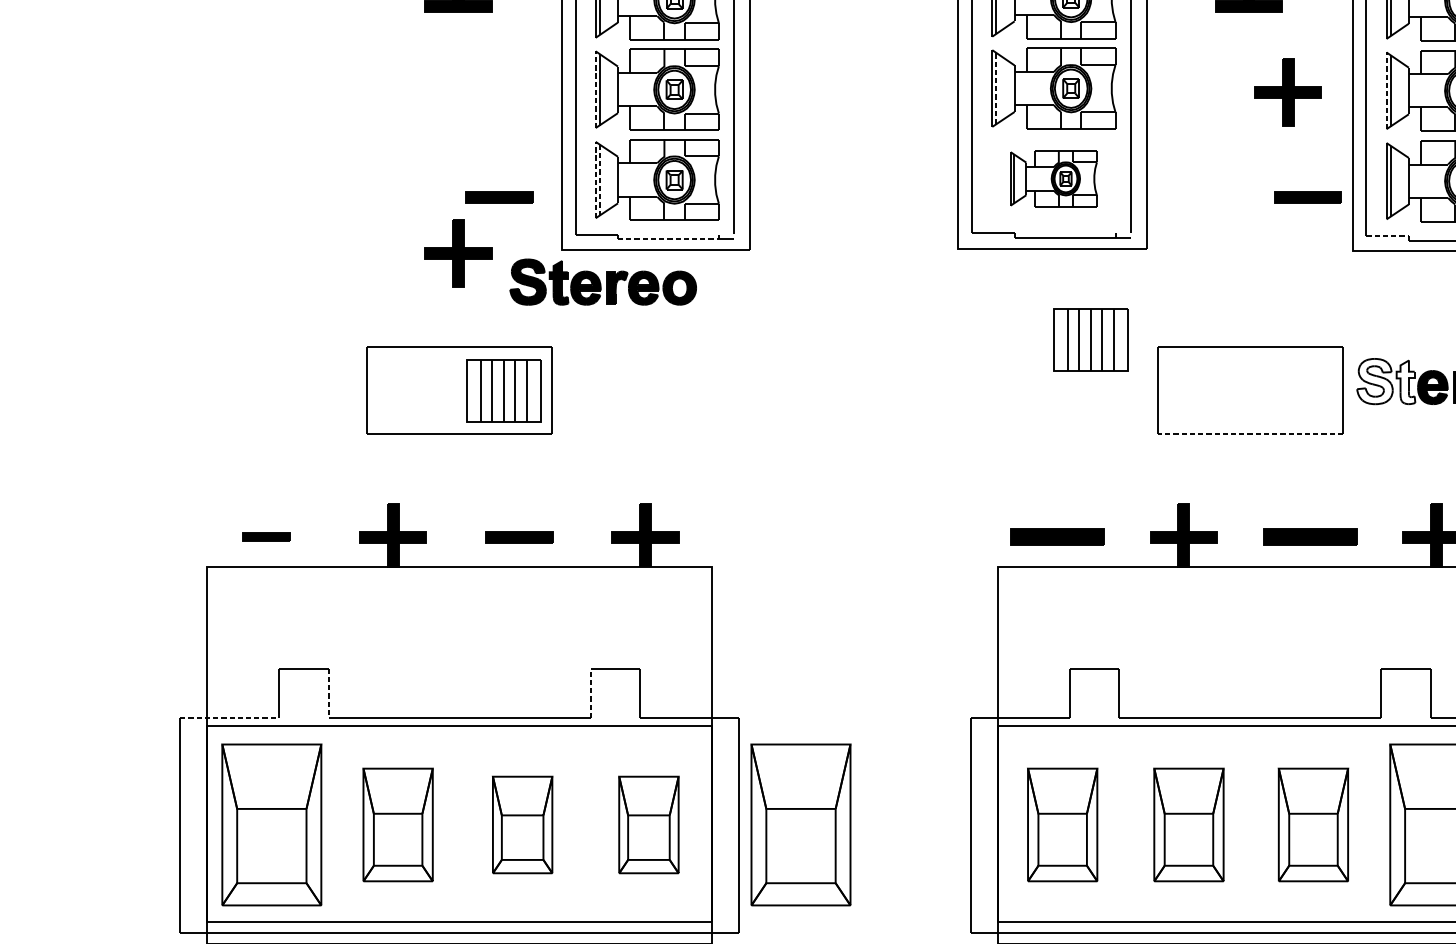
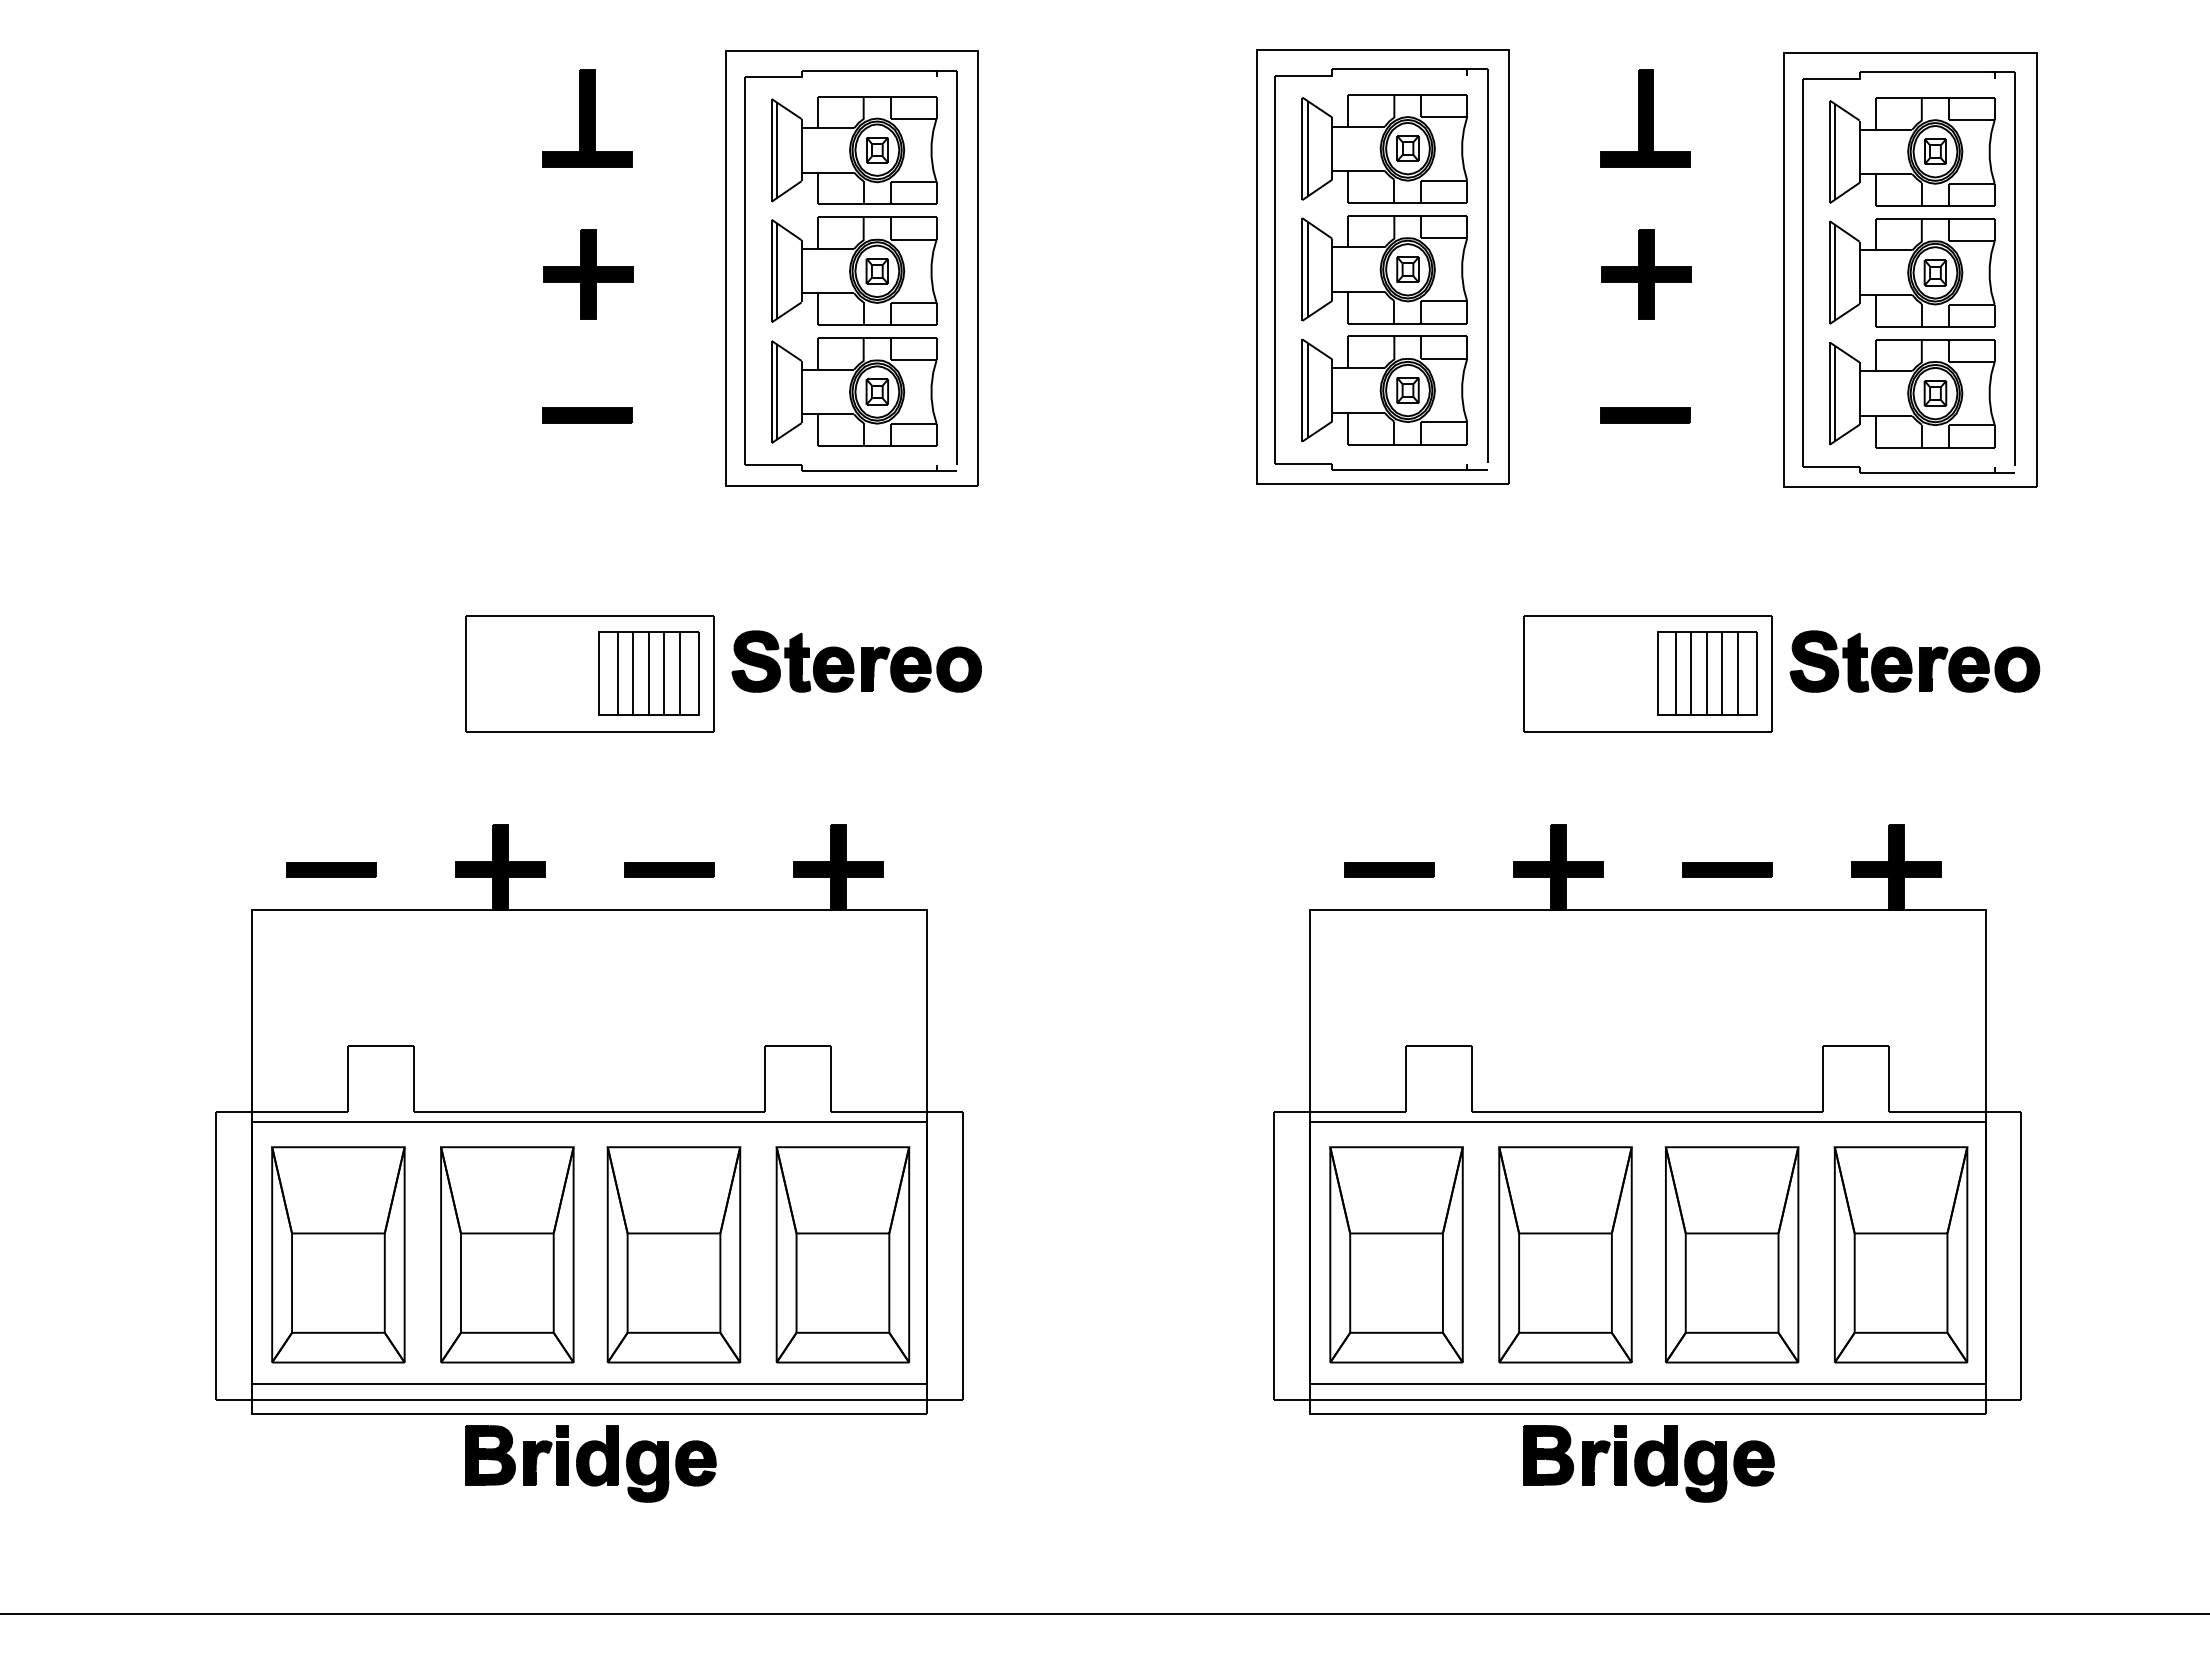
line: (996, 88) -> (1307, 269), dashed -> solid
line: (595, 89) -> (771, 270), dashed -> solid
line: (1386, 90) -> (1829, 272), dashed -> solid
part: (1288, 92) -> (1646, 274), moved
part: (1053, 178) -> (1384, 390), size x1.43
line: (595, 179) -> (771, 391), dashed -> solid
line: (600, 180) -> (777, 392), dashed -> solid
part: (499, 197) -> (587, 415), moved
part: (1307, 197) -> (1645, 415), moved
line: (1387, 235) -> (1831, 466), dashed -> solid
line: (668, 239) -> (869, 471), dashed -> solid
part: (458, 253) -> (588, 274), moved
part: (603, 282) -> (856, 661), moved
part: (1091, 339) -> (1707, 673), moved
fill: (1375, 381) -> (1814, 661), added
fill: (1405, 382) -> (1855, 662), added
line: (1250, 433) -> (1647, 731), dashed -> solid
part: (266, 536) -> (331, 869), size x1.43
part: (1057, 536) -> (1389, 869), size x0.71
part: (1310, 536) -> (1727, 869), size x0.71
line: (328, 693) -> (414, 1079), dashed -> solid
line: (590, 693) -> (764, 1078), dashed -> solid
line: (230, 717) -> (282, 1111), dashed -> solid
part: (398, 824) -> (507, 1254), size x1.43
part: (522, 824) -> (673, 1254), size x1.67
part: (648, 824) -> (842, 1254), size x1.67
part: (801, 824) -> (1046, 1254), removed
part: (1062, 824) -> (1396, 1254), size x1.43
part: (1188, 824) -> (1565, 1254), size x1.43
part: (1313, 824) -> (1731, 1254), size x1.43

